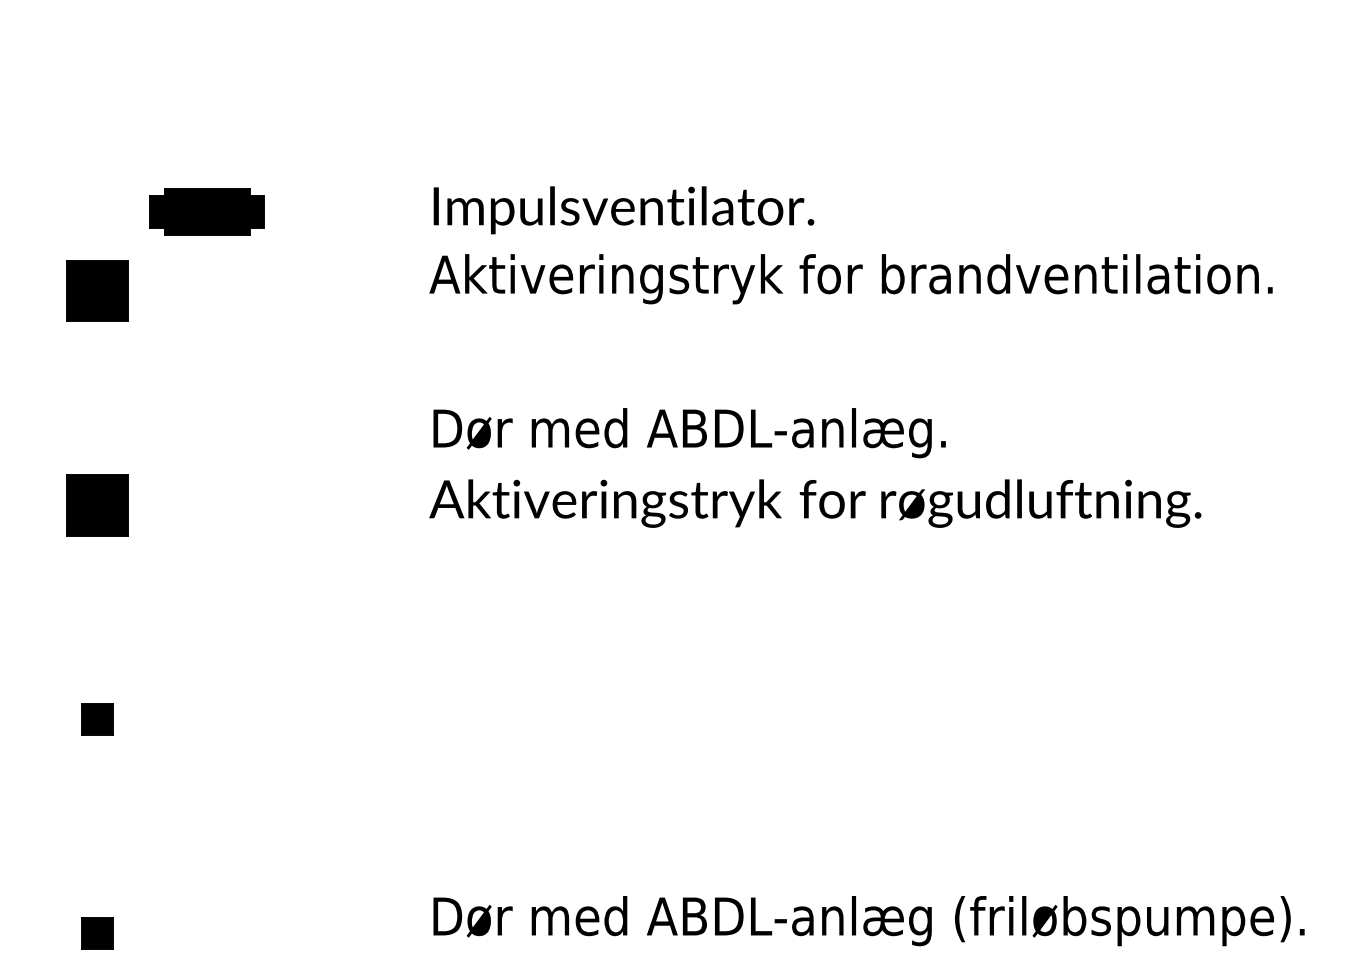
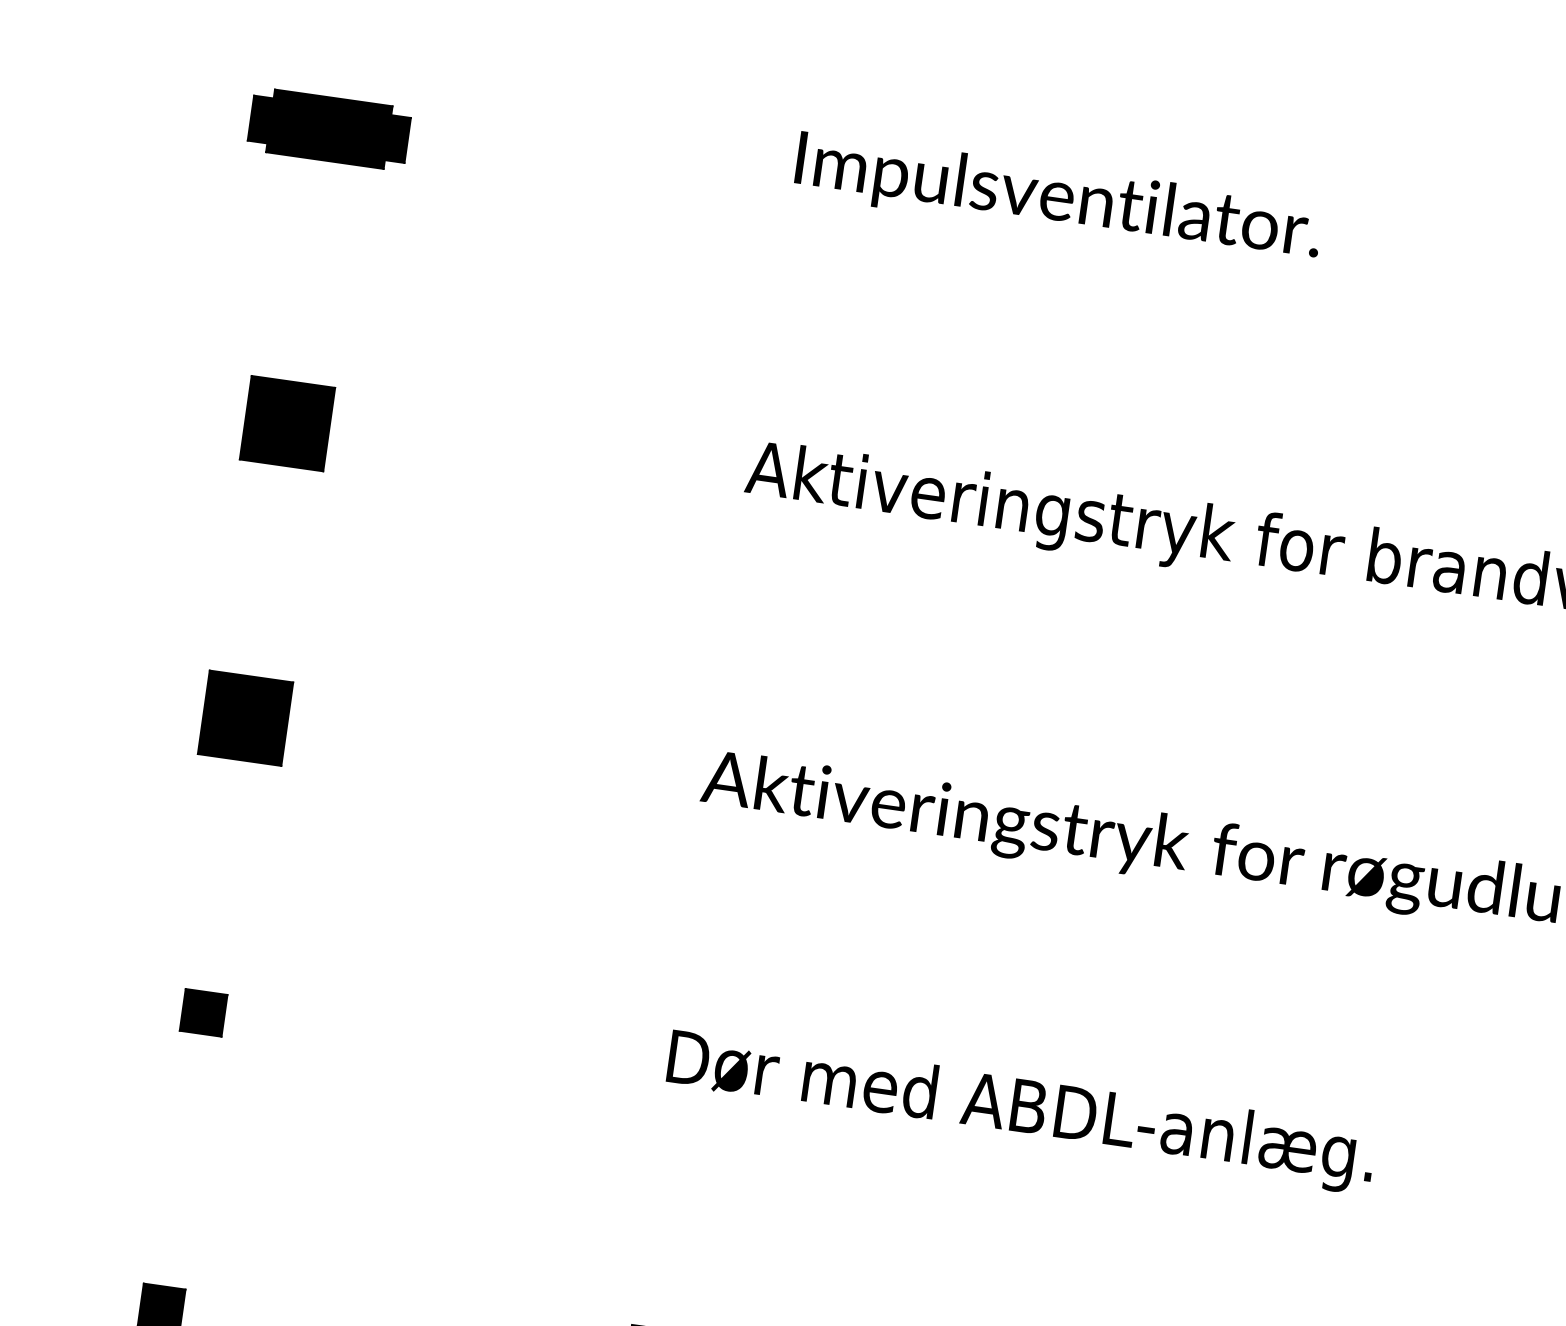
text: (623, 210) -> (1057, 199), moved
part: (206, 211) -> (328, 128), moved
text: (689, 433) -> (1020, 1112), moved

